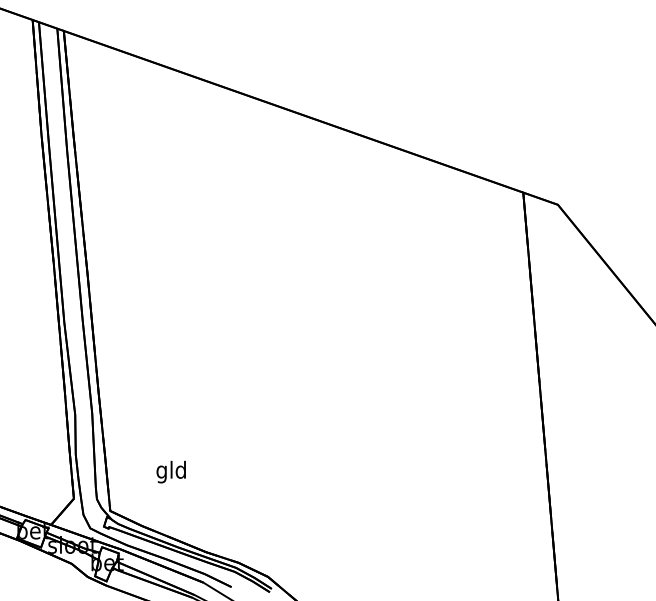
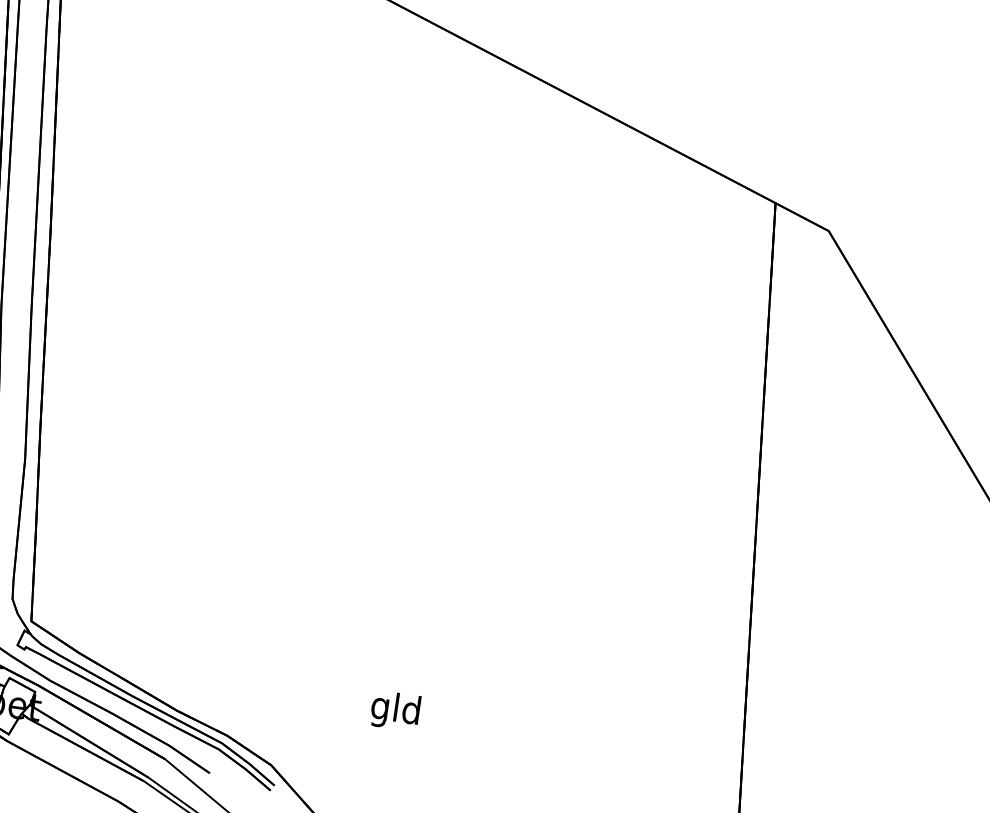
text: (170, 472) -> (394, 711), moved

